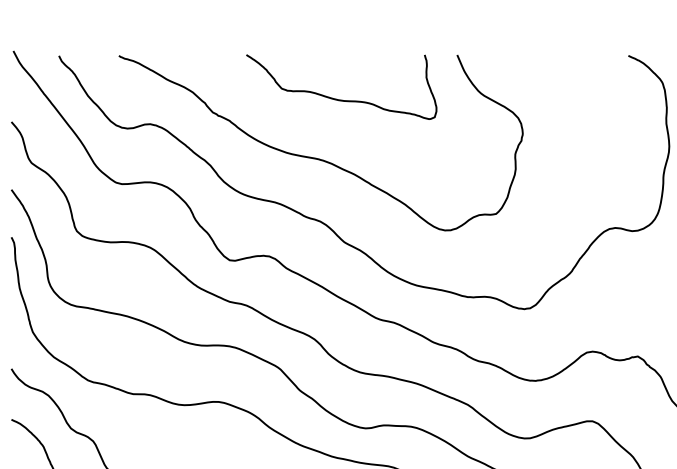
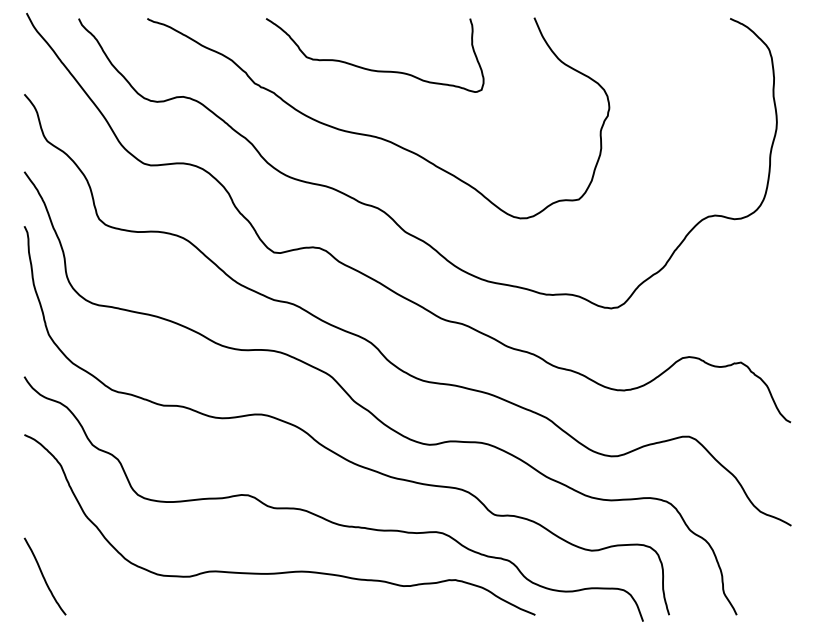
curve: (341, 99) -> (374, 69), moved

